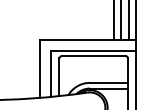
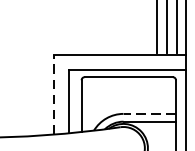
line: (39, 68) -> (54, 94), solid -> dashed
line: (108, 82) -> (149, 113), solid -> dashed

